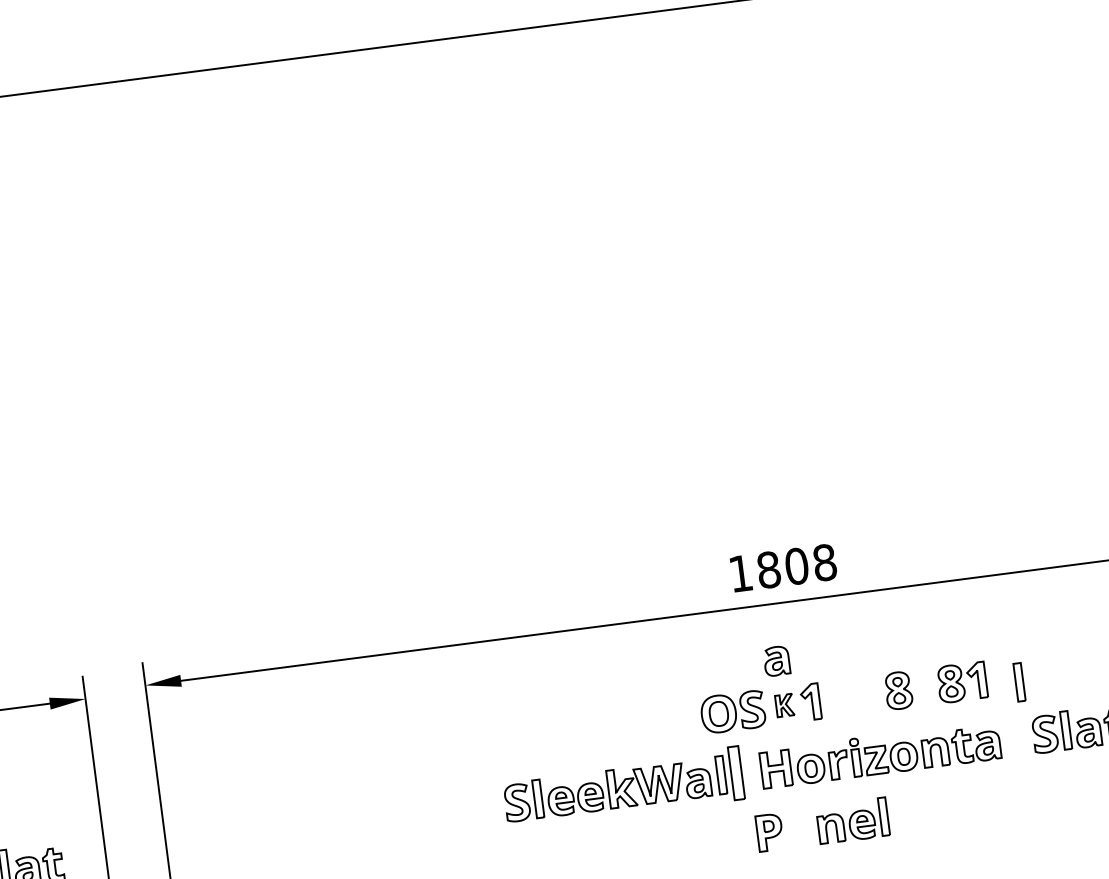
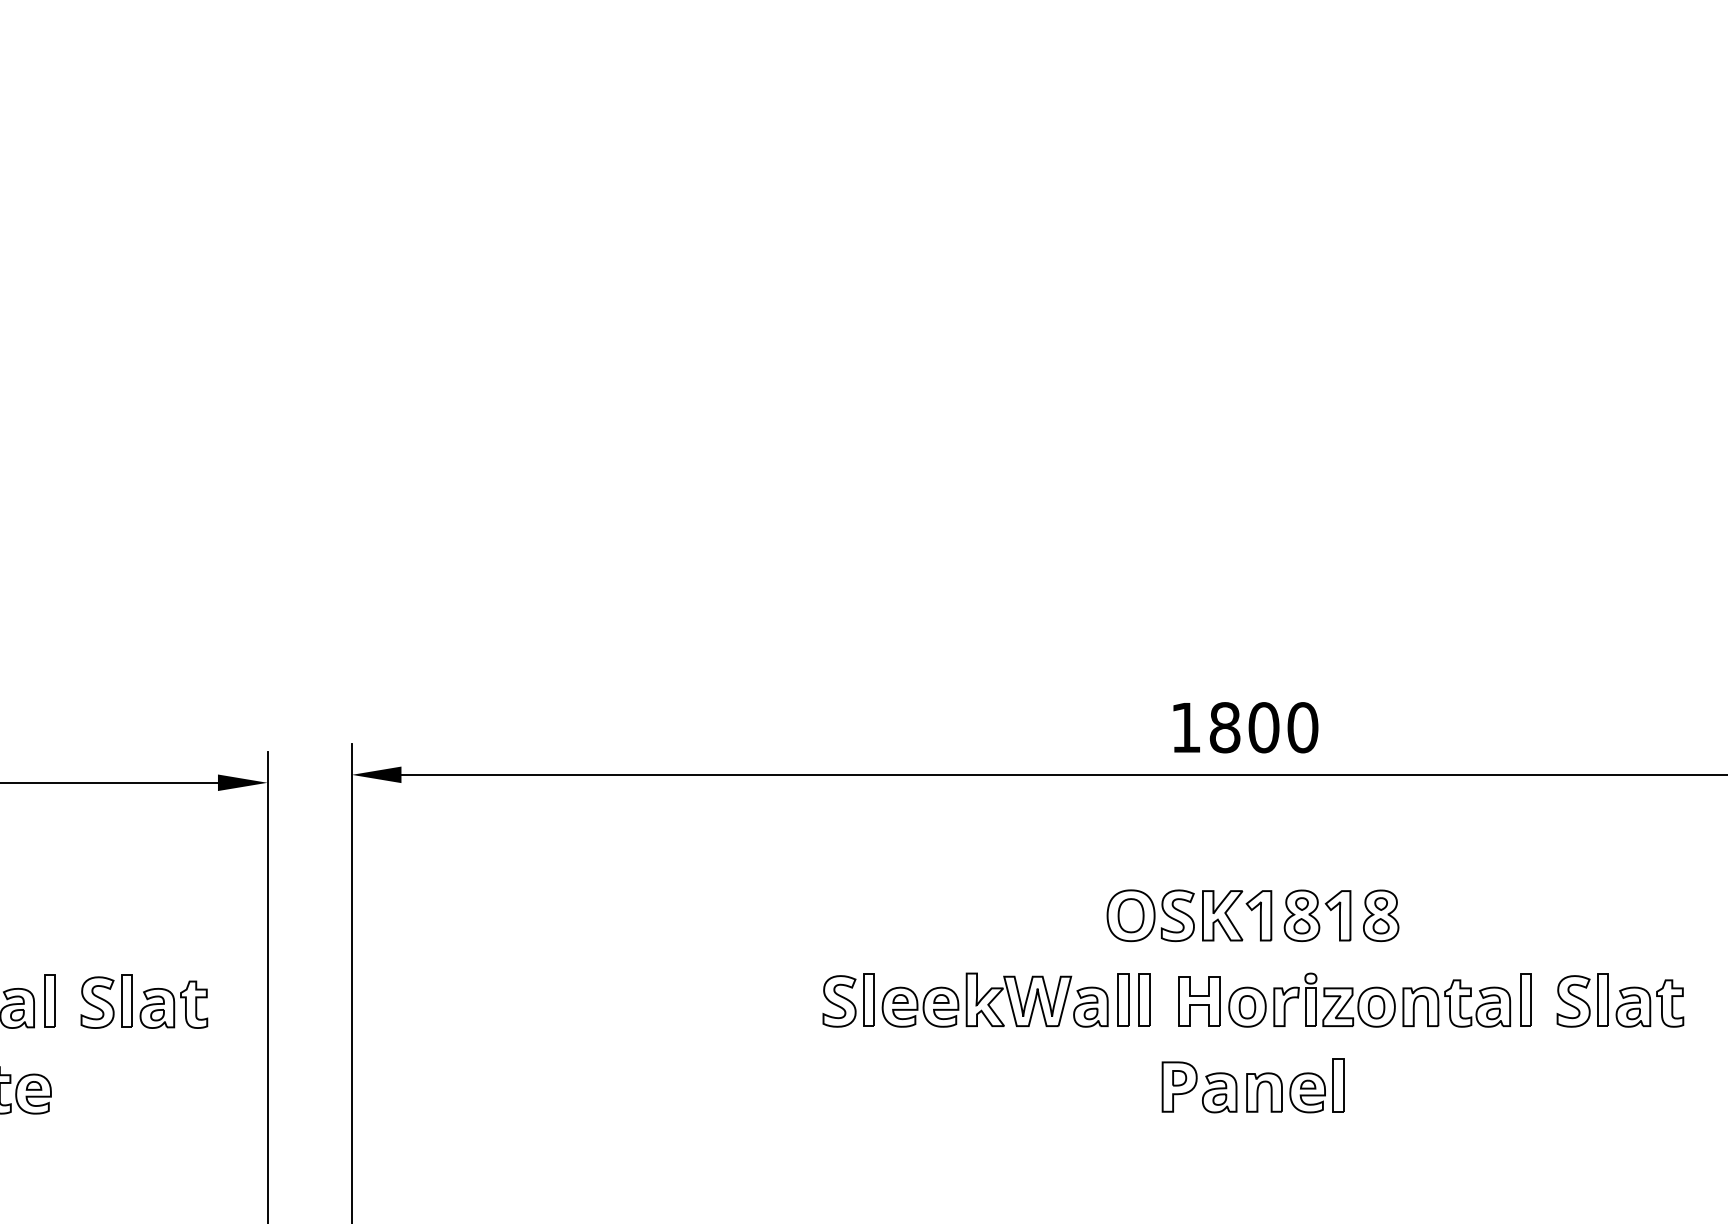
text: (824, 562) -> (1302, 727), 1808 -> 1800
part: (776, 660) -> (1219, 1092), moved
part: (962, 682) -> (1317, 915), moved
part: (1019, 682) -> (1525, 999), moved
part: (784, 705) -> (1222, 915), size x1.67
part: (736, 772) -> (1144, 999), size x0.71

